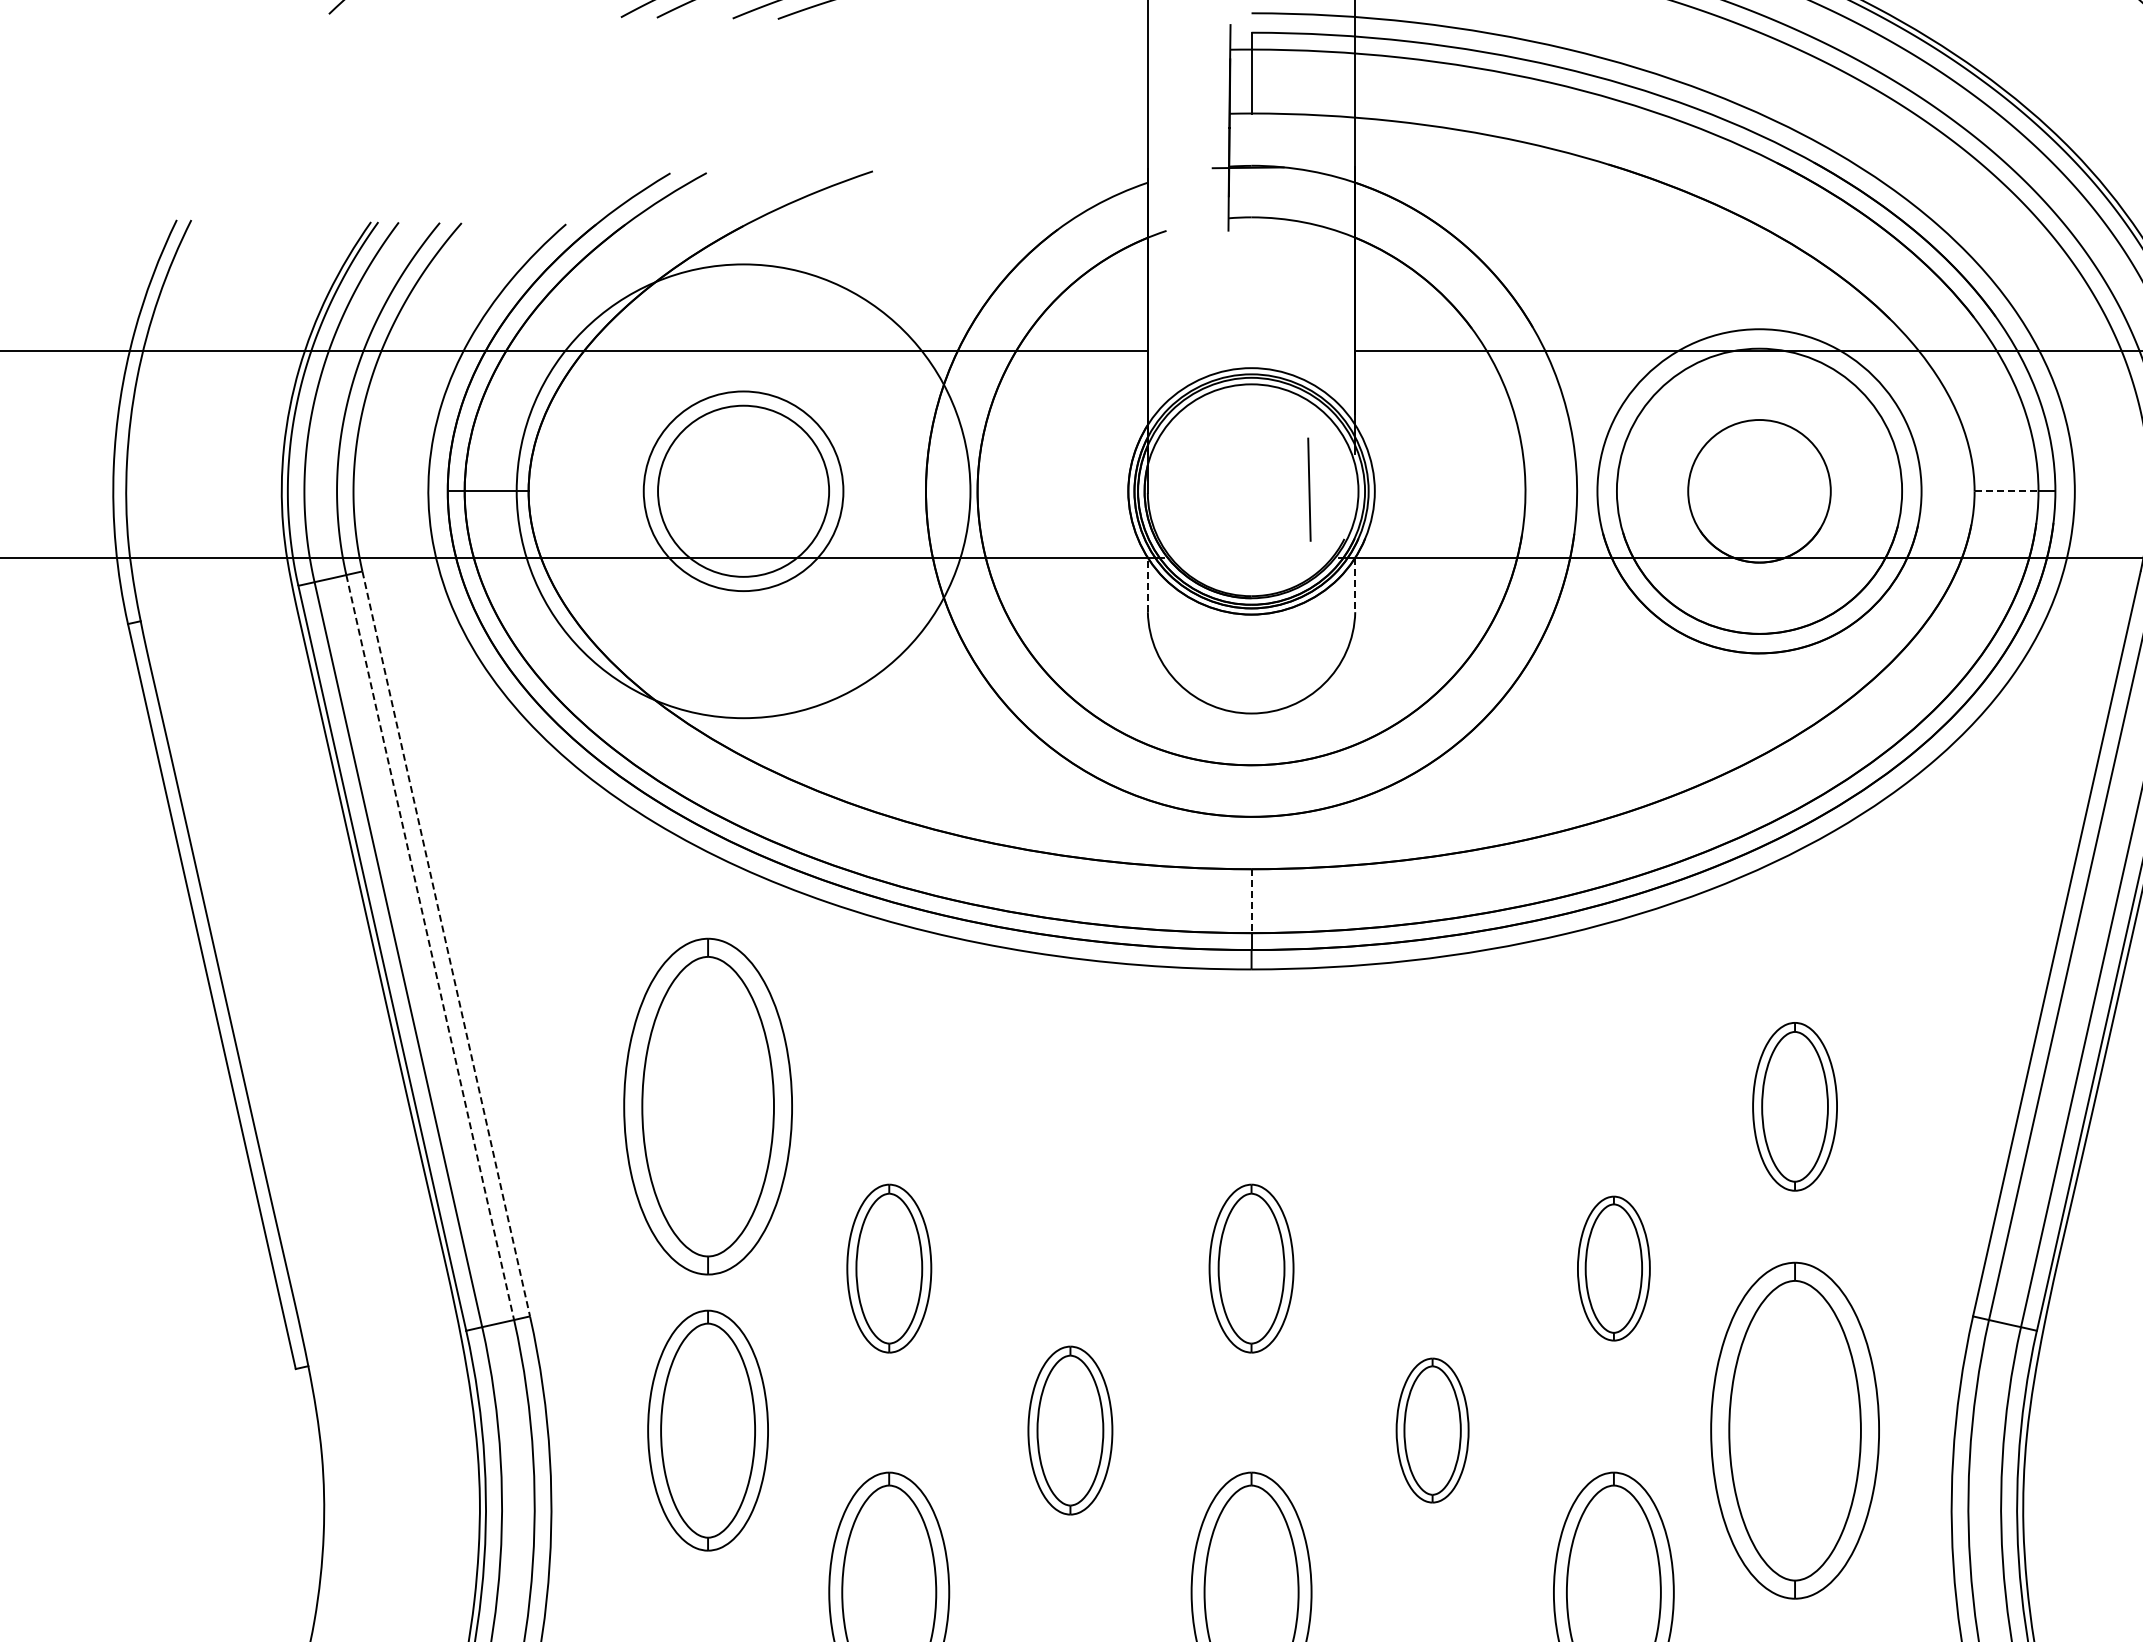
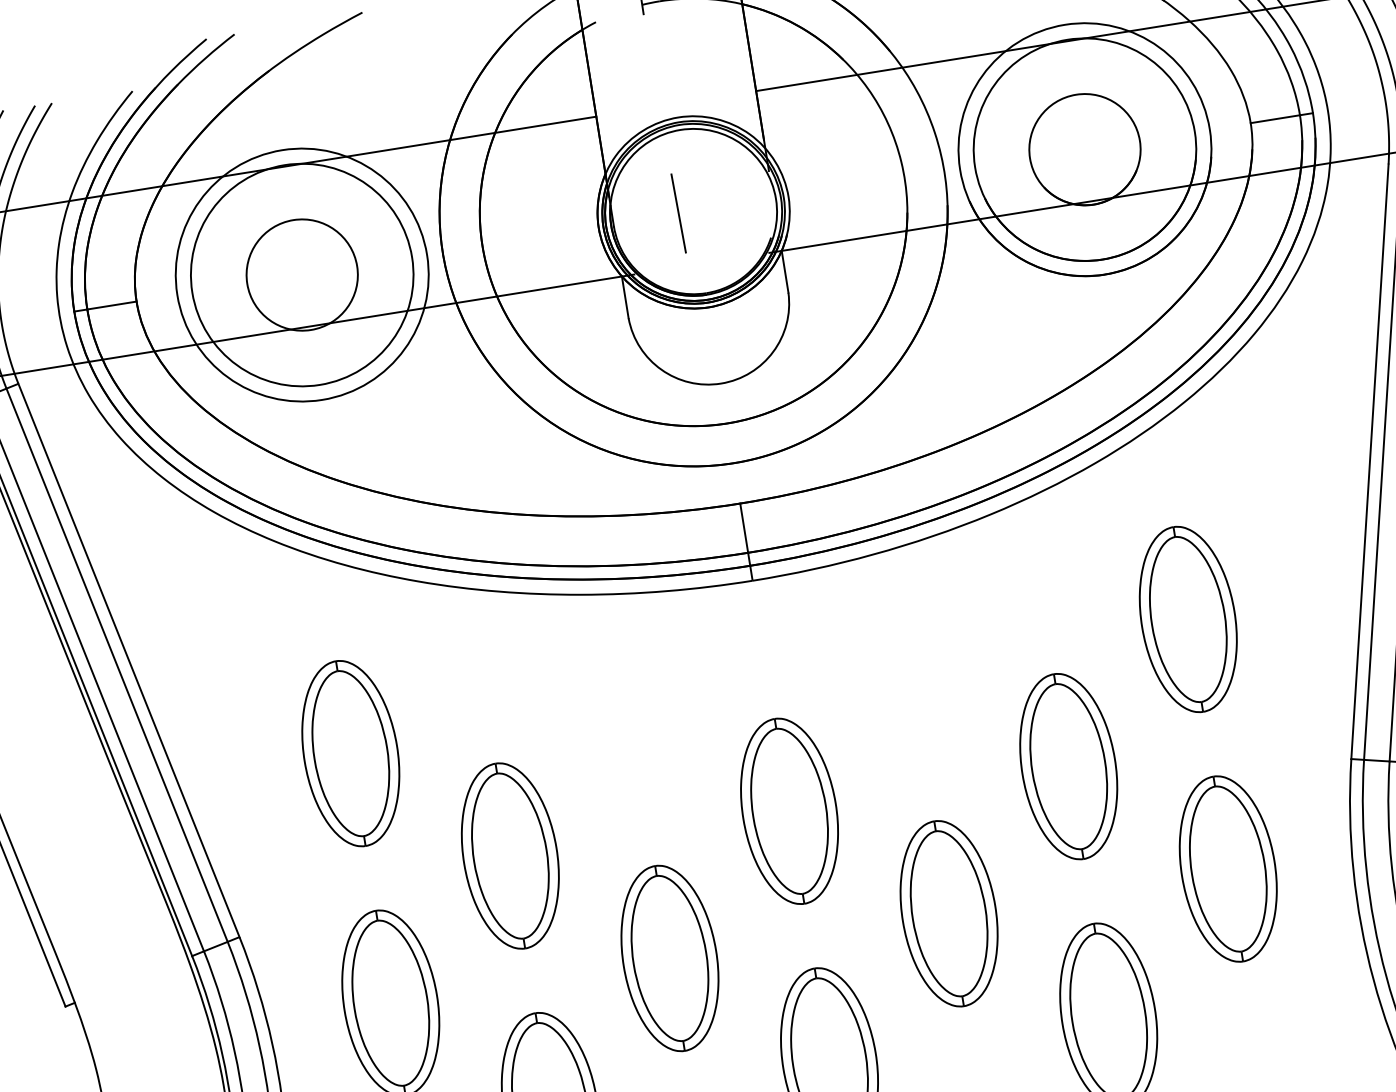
line: (1309, 489) -> (678, 213), moved
circle: (743, 490) -> (302, 274), size x1.67
circle: (743, 491) -> (302, 275), size x0.71
circle: (743, 491) -> (302, 275), size x0.71
line: (2006, 491) -> (1275, 119), dashed -> solid
line: (1147, 584) -> (624, 297), dashed -> solid
line: (1355, 585) -> (785, 272), dashed -> solid
line: (1251, 901) -> (744, 528), dashed -> solid
line: (446, 943) -> (129, 660), dashed -> solid
line: (430, 947) -> (117, 665), dashed -> solid
part: (707, 1106) -> (350, 753), size x0.71
part: (1794, 1106) -> (1187, 619), size x1.43
part: (889, 1268) -> (510, 855), size x1.43
part: (1251, 1268) -> (789, 811), size x1.43
part: (1613, 1268) -> (1068, 766), size x1.67
part: (1070, 1430) -> (670, 958), size x1.43
part: (1432, 1430) -> (948, 913), size x1.67
part: (1794, 1430) -> (1227, 869), size x0.71

